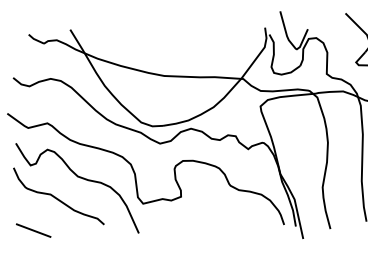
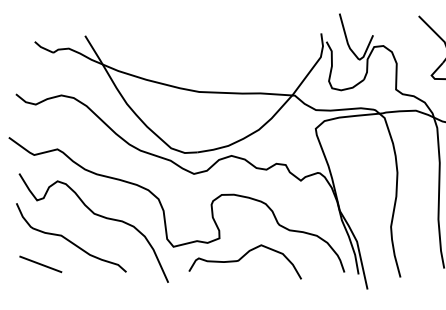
curve: (200, 213) -> (242, 258), added
line: (33, 230) -> (40, 264), moved

